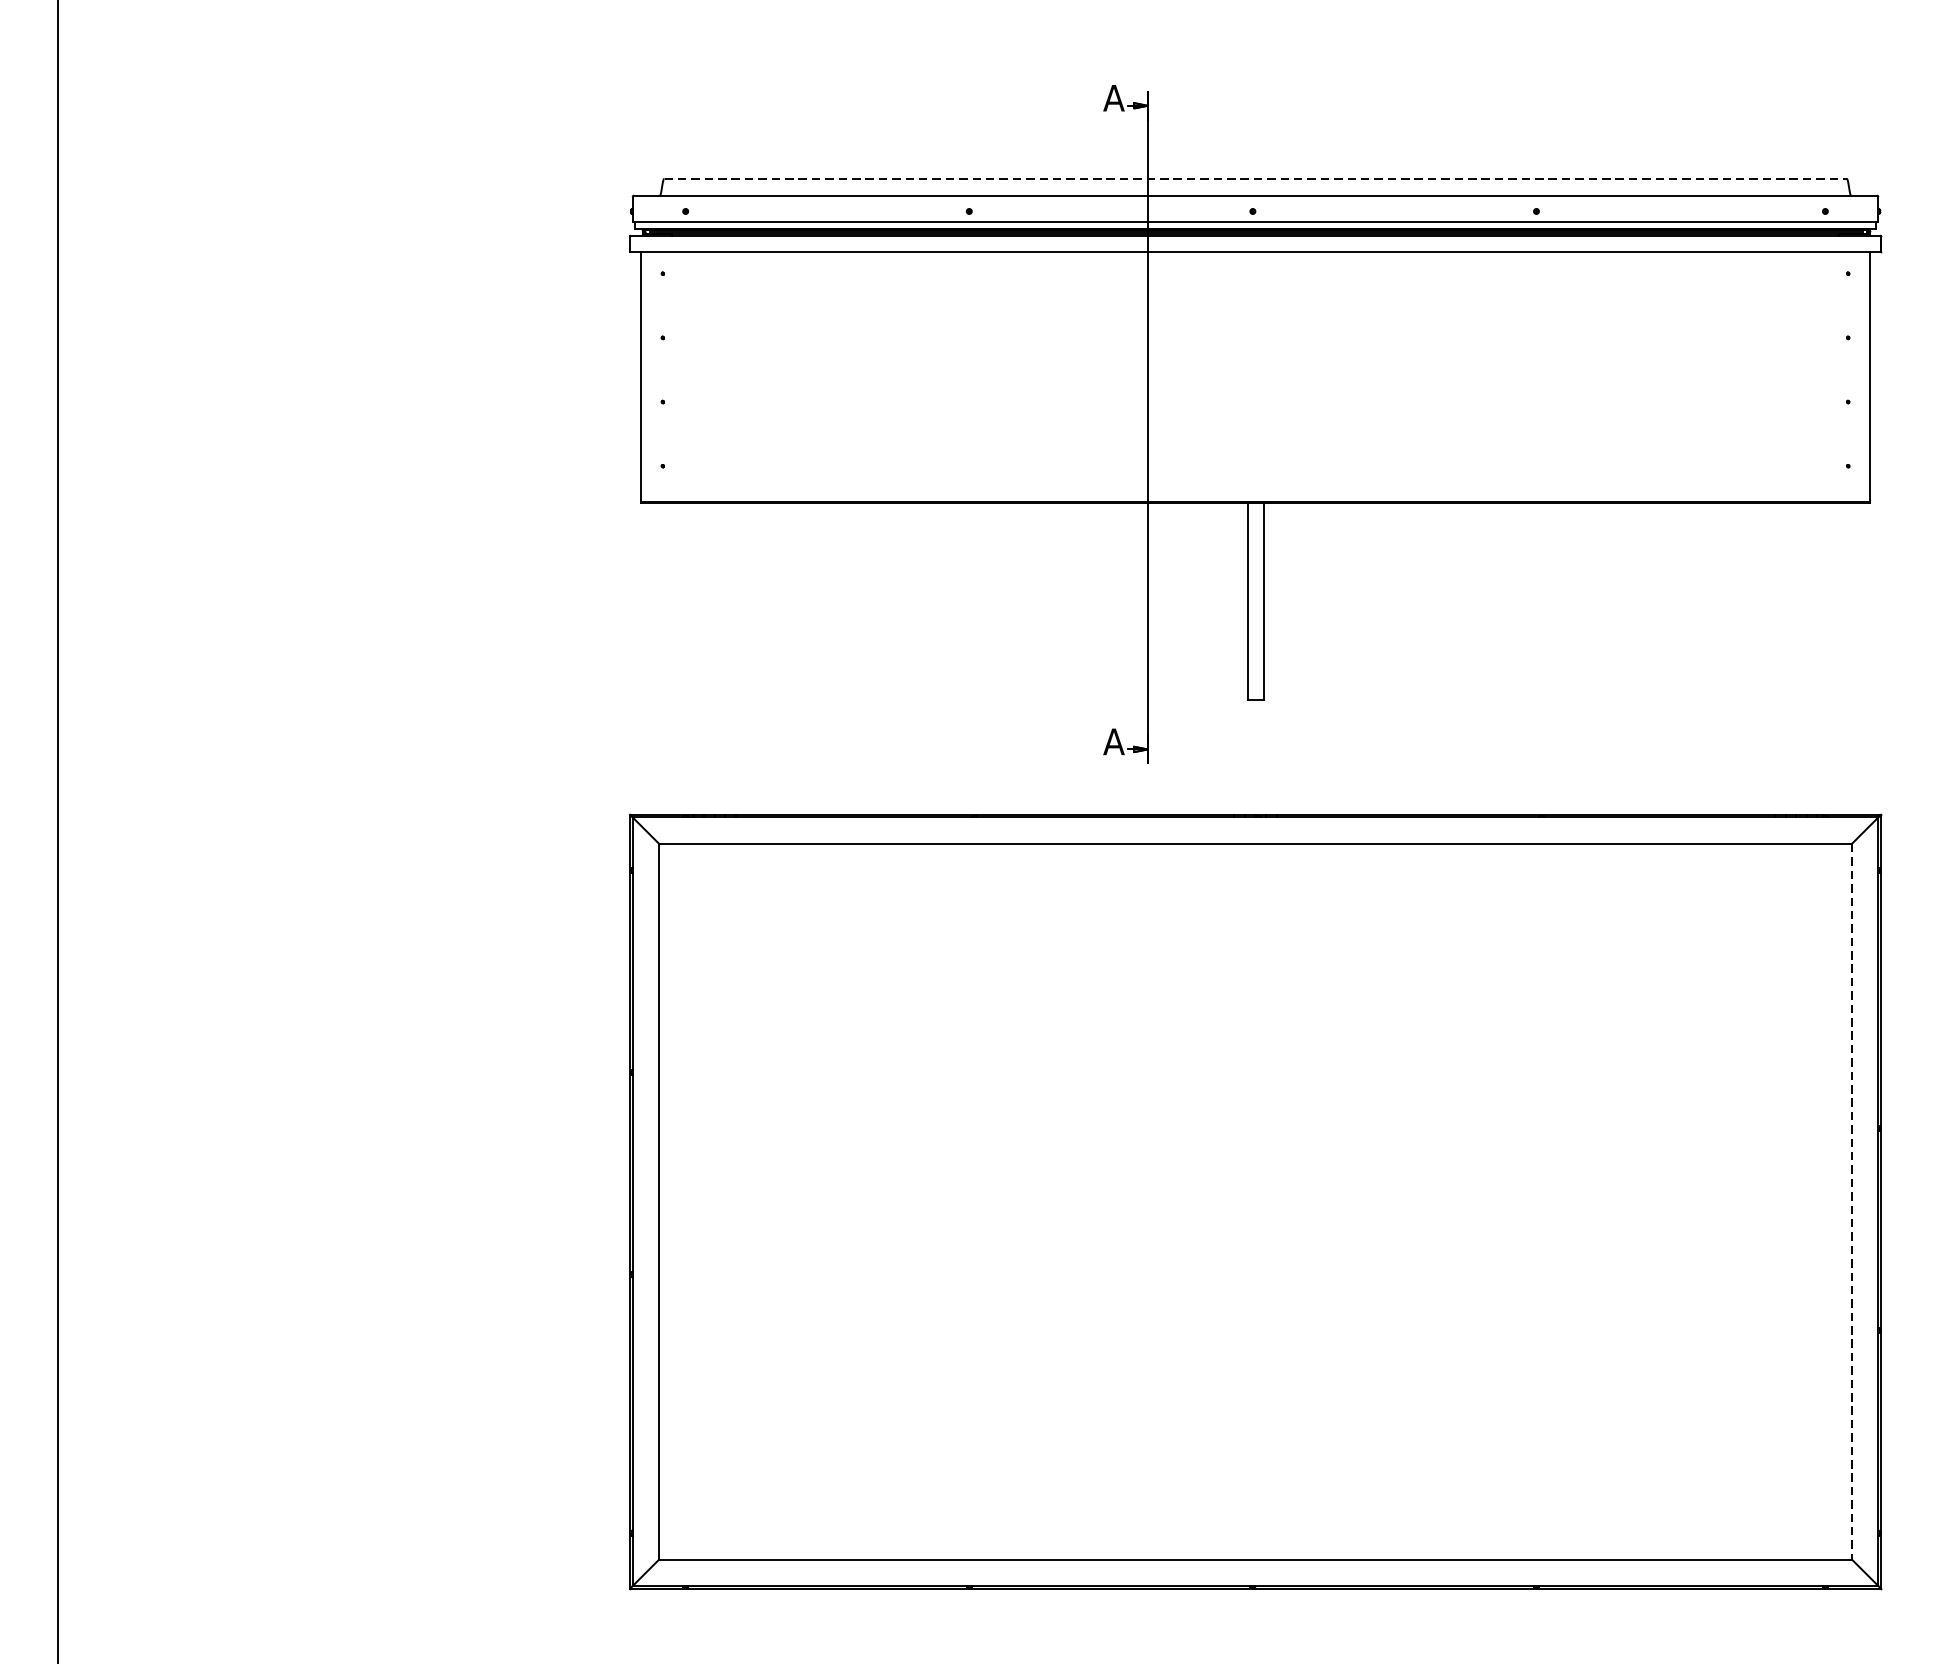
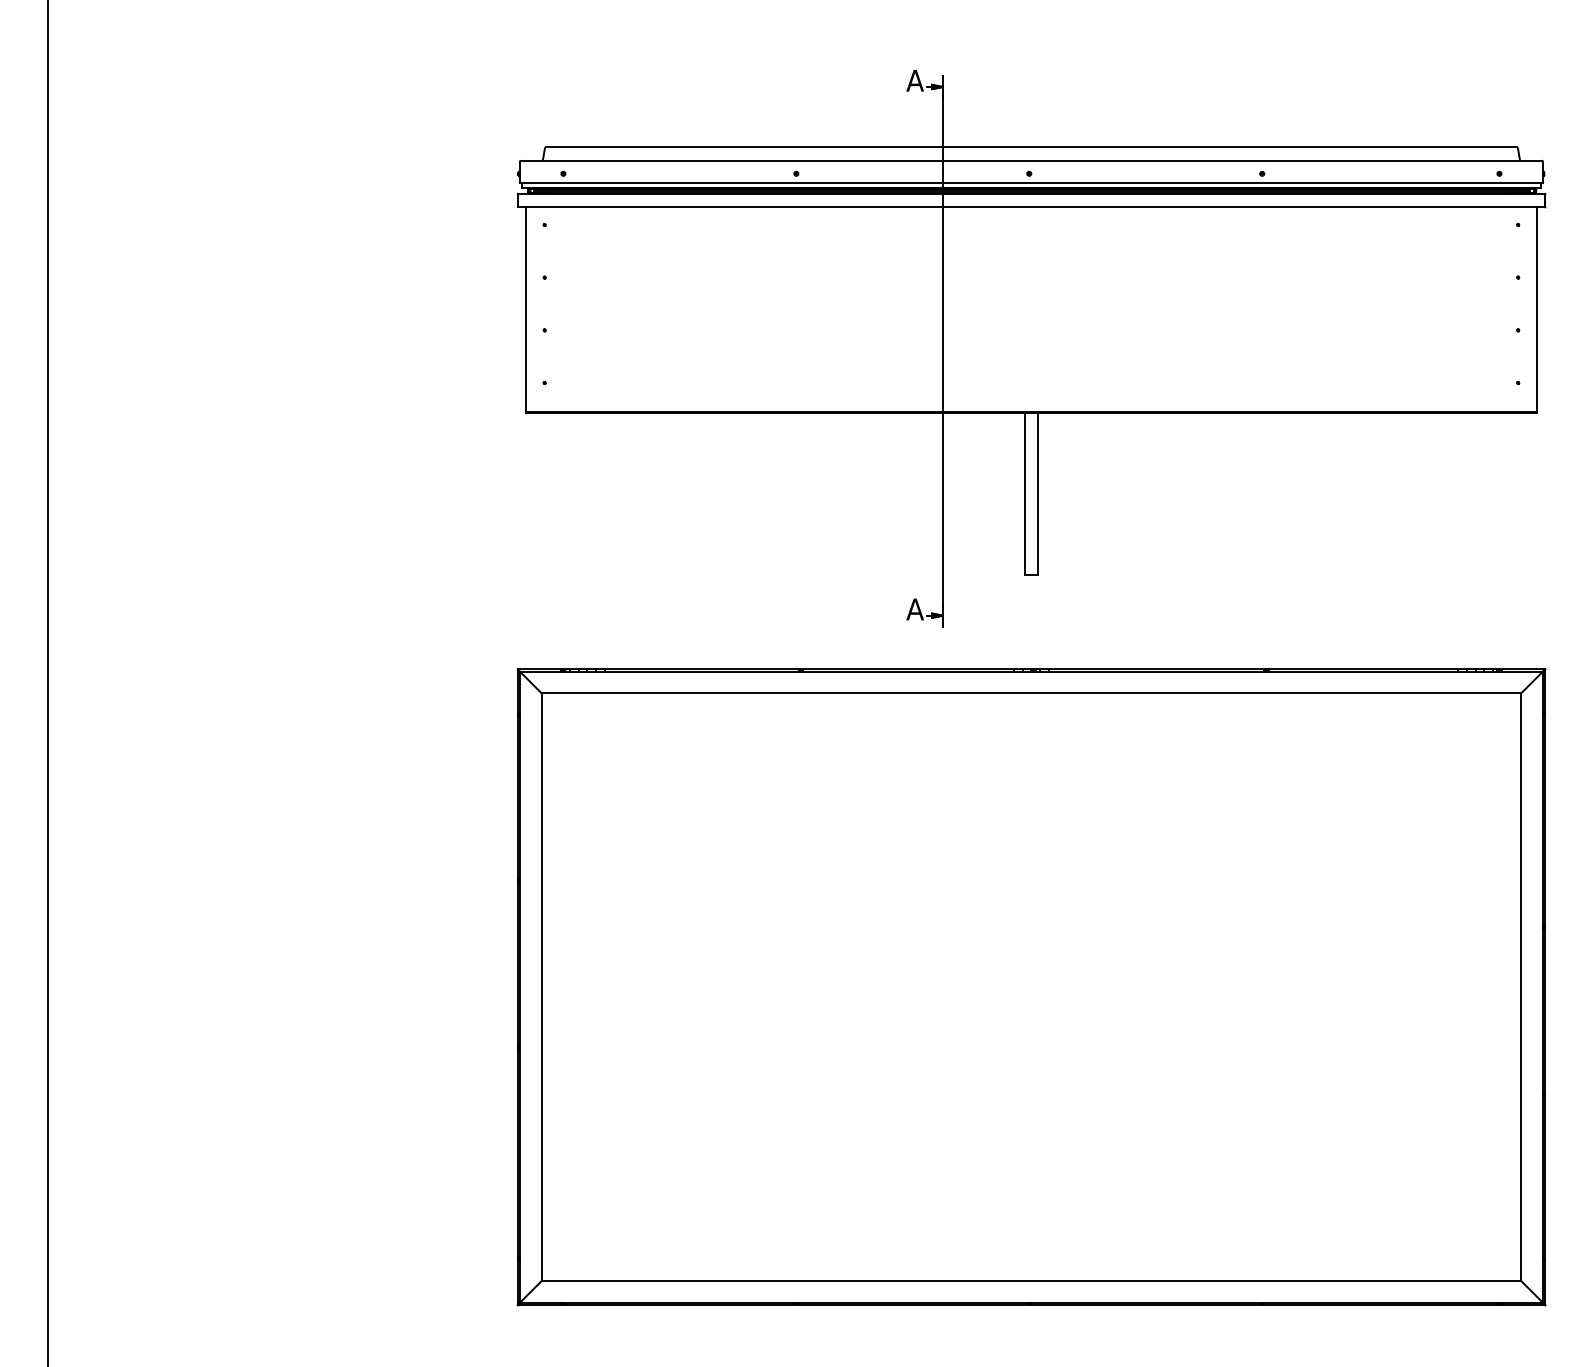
line: (1255, 179) -> (1031, 147), dashed -> solid
line: (1852, 1202) -> (1521, 987), dashed -> solid

